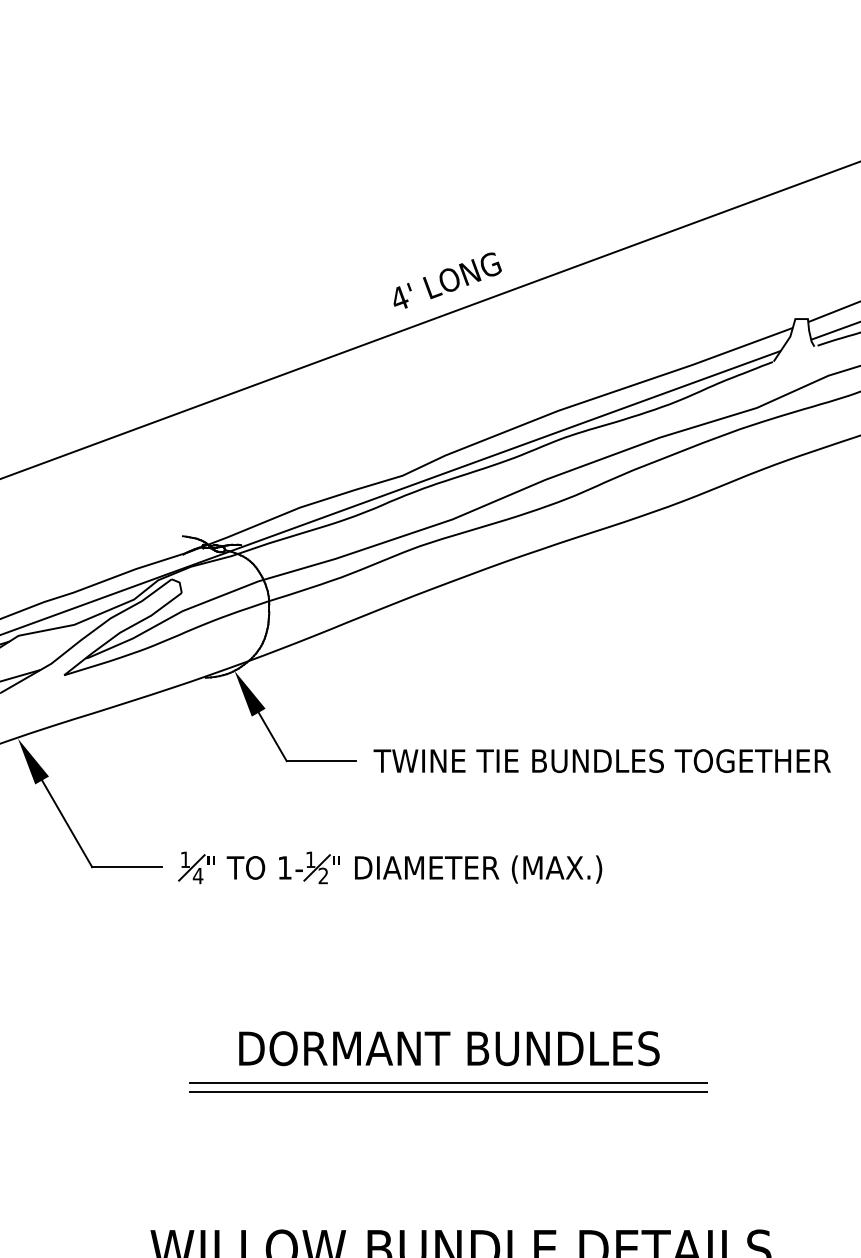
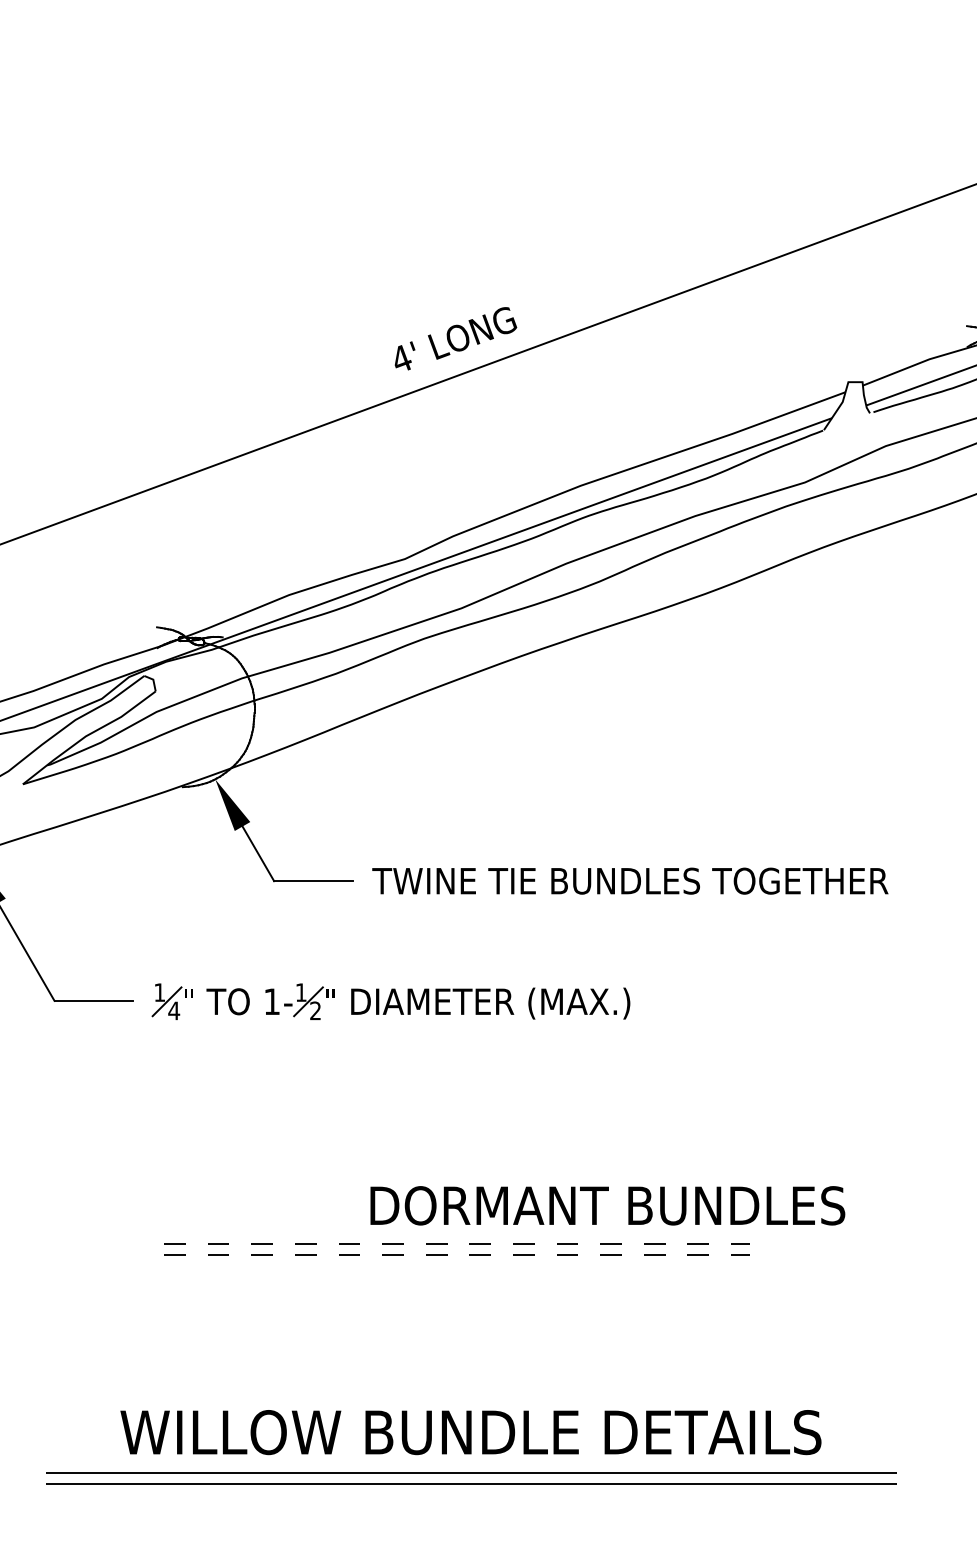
text: (449, 1048) -> (607, 1205), moved
line: (448, 1082) -> (456, 1244), solid -> dashed
line: (448, 1091) -> (456, 1254), solid -> dashed

